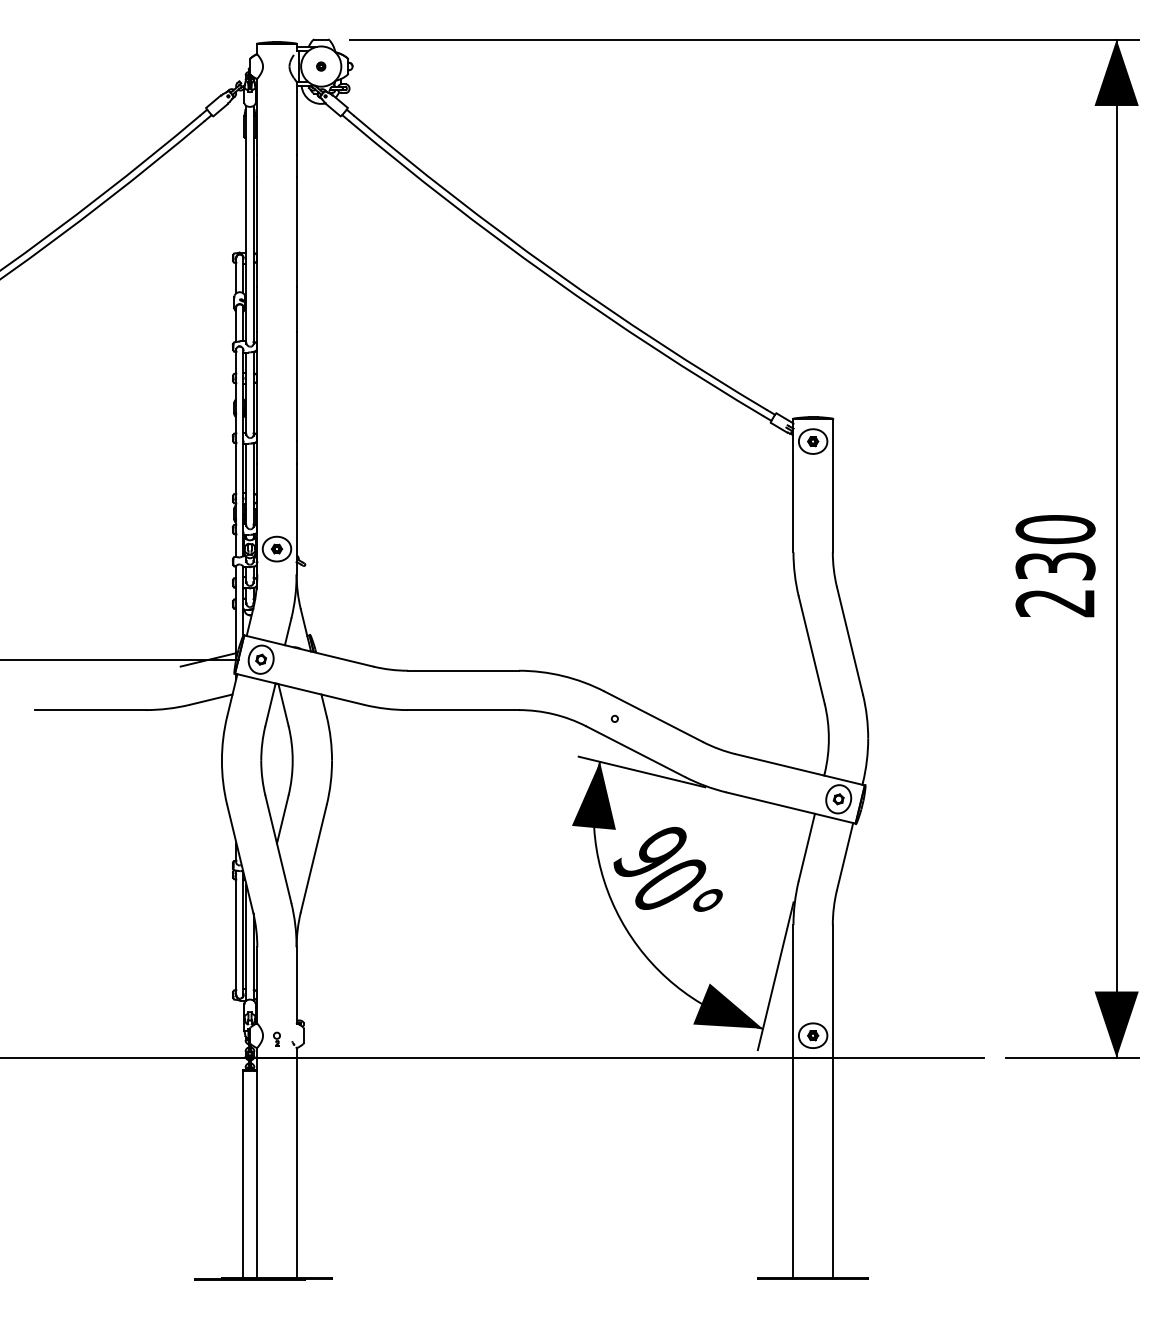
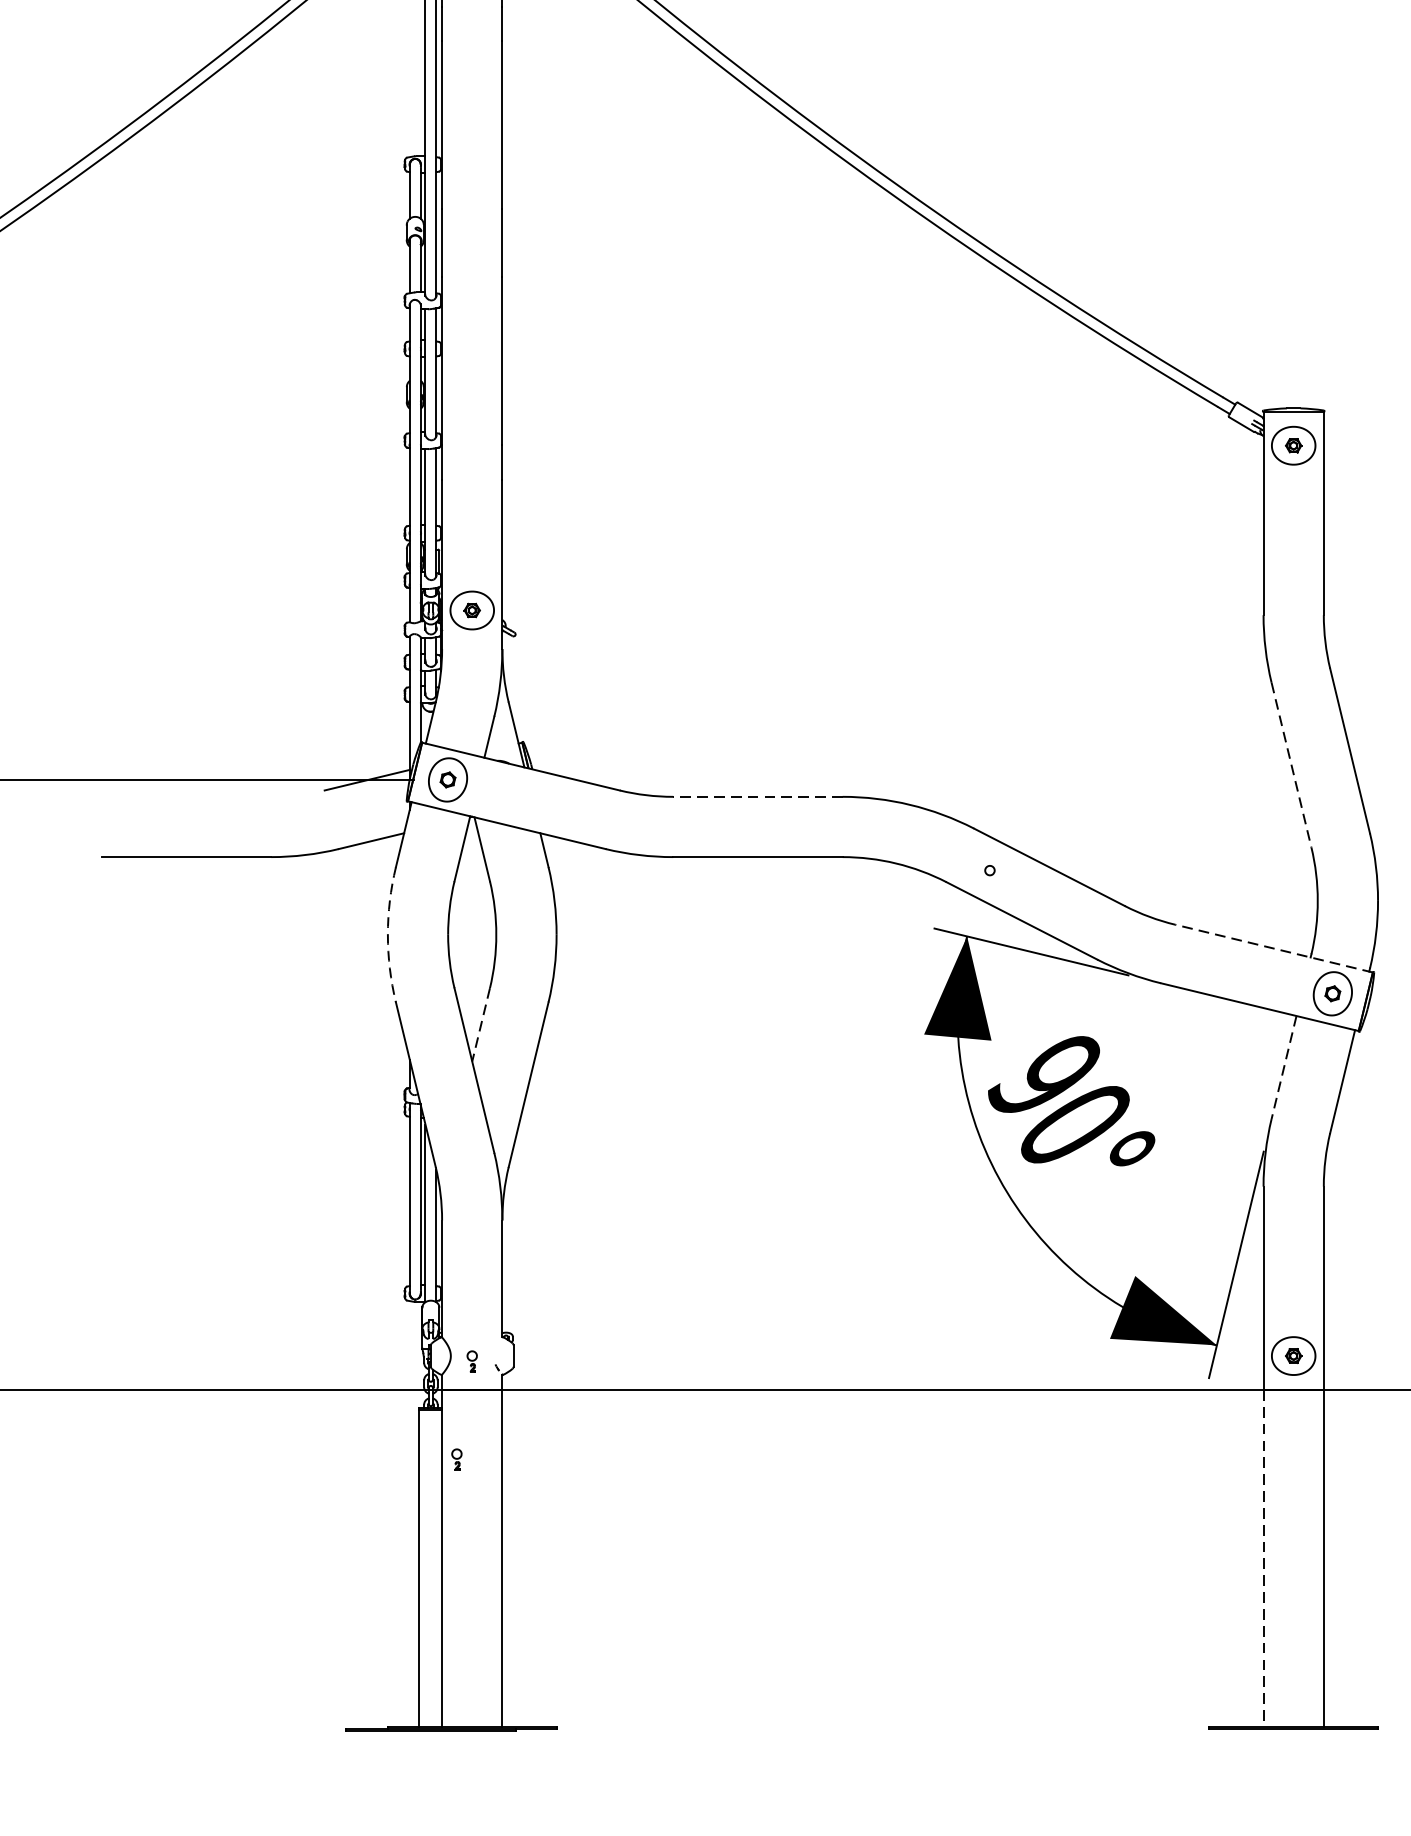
line: (811, 650) -> (1291, 765), solid -> dashed
line: (462, 670) -> (756, 796), solid -> dashed
arc: (221, 760) -> (387, 934), solid -> dashed
line: (799, 769) -> (1272, 948), solid -> dashed
line: (282, 819) -> (480, 1024), solid -> dashed
line: (806, 847) -> (1283, 1067), solid -> dashed
part: (266, 1102) -> (456, 1458), added
line: (793, 1167) -> (1263, 1557), solid -> dashed

